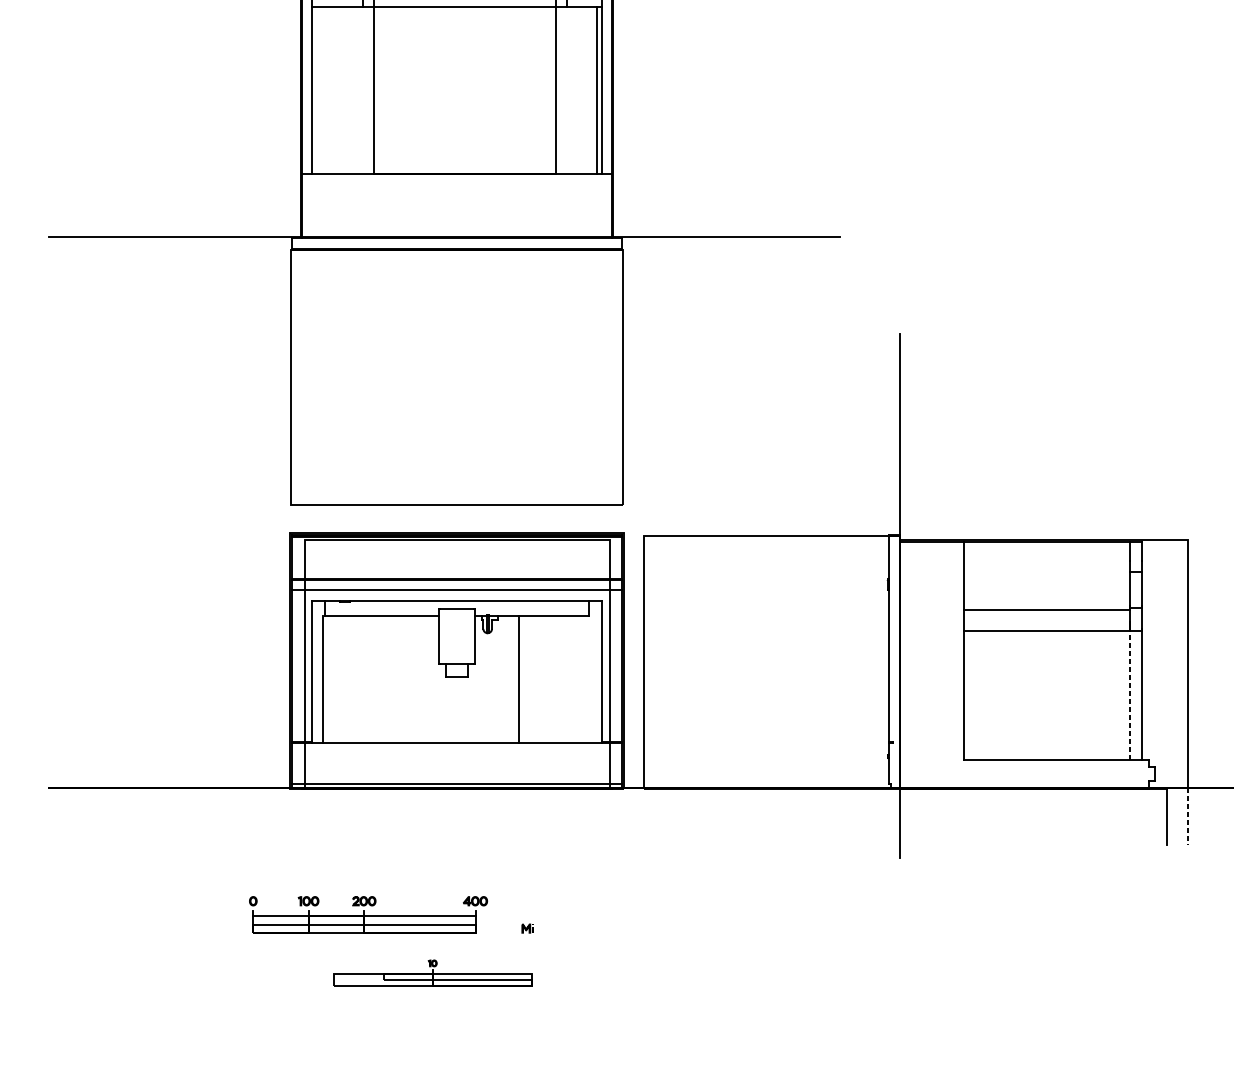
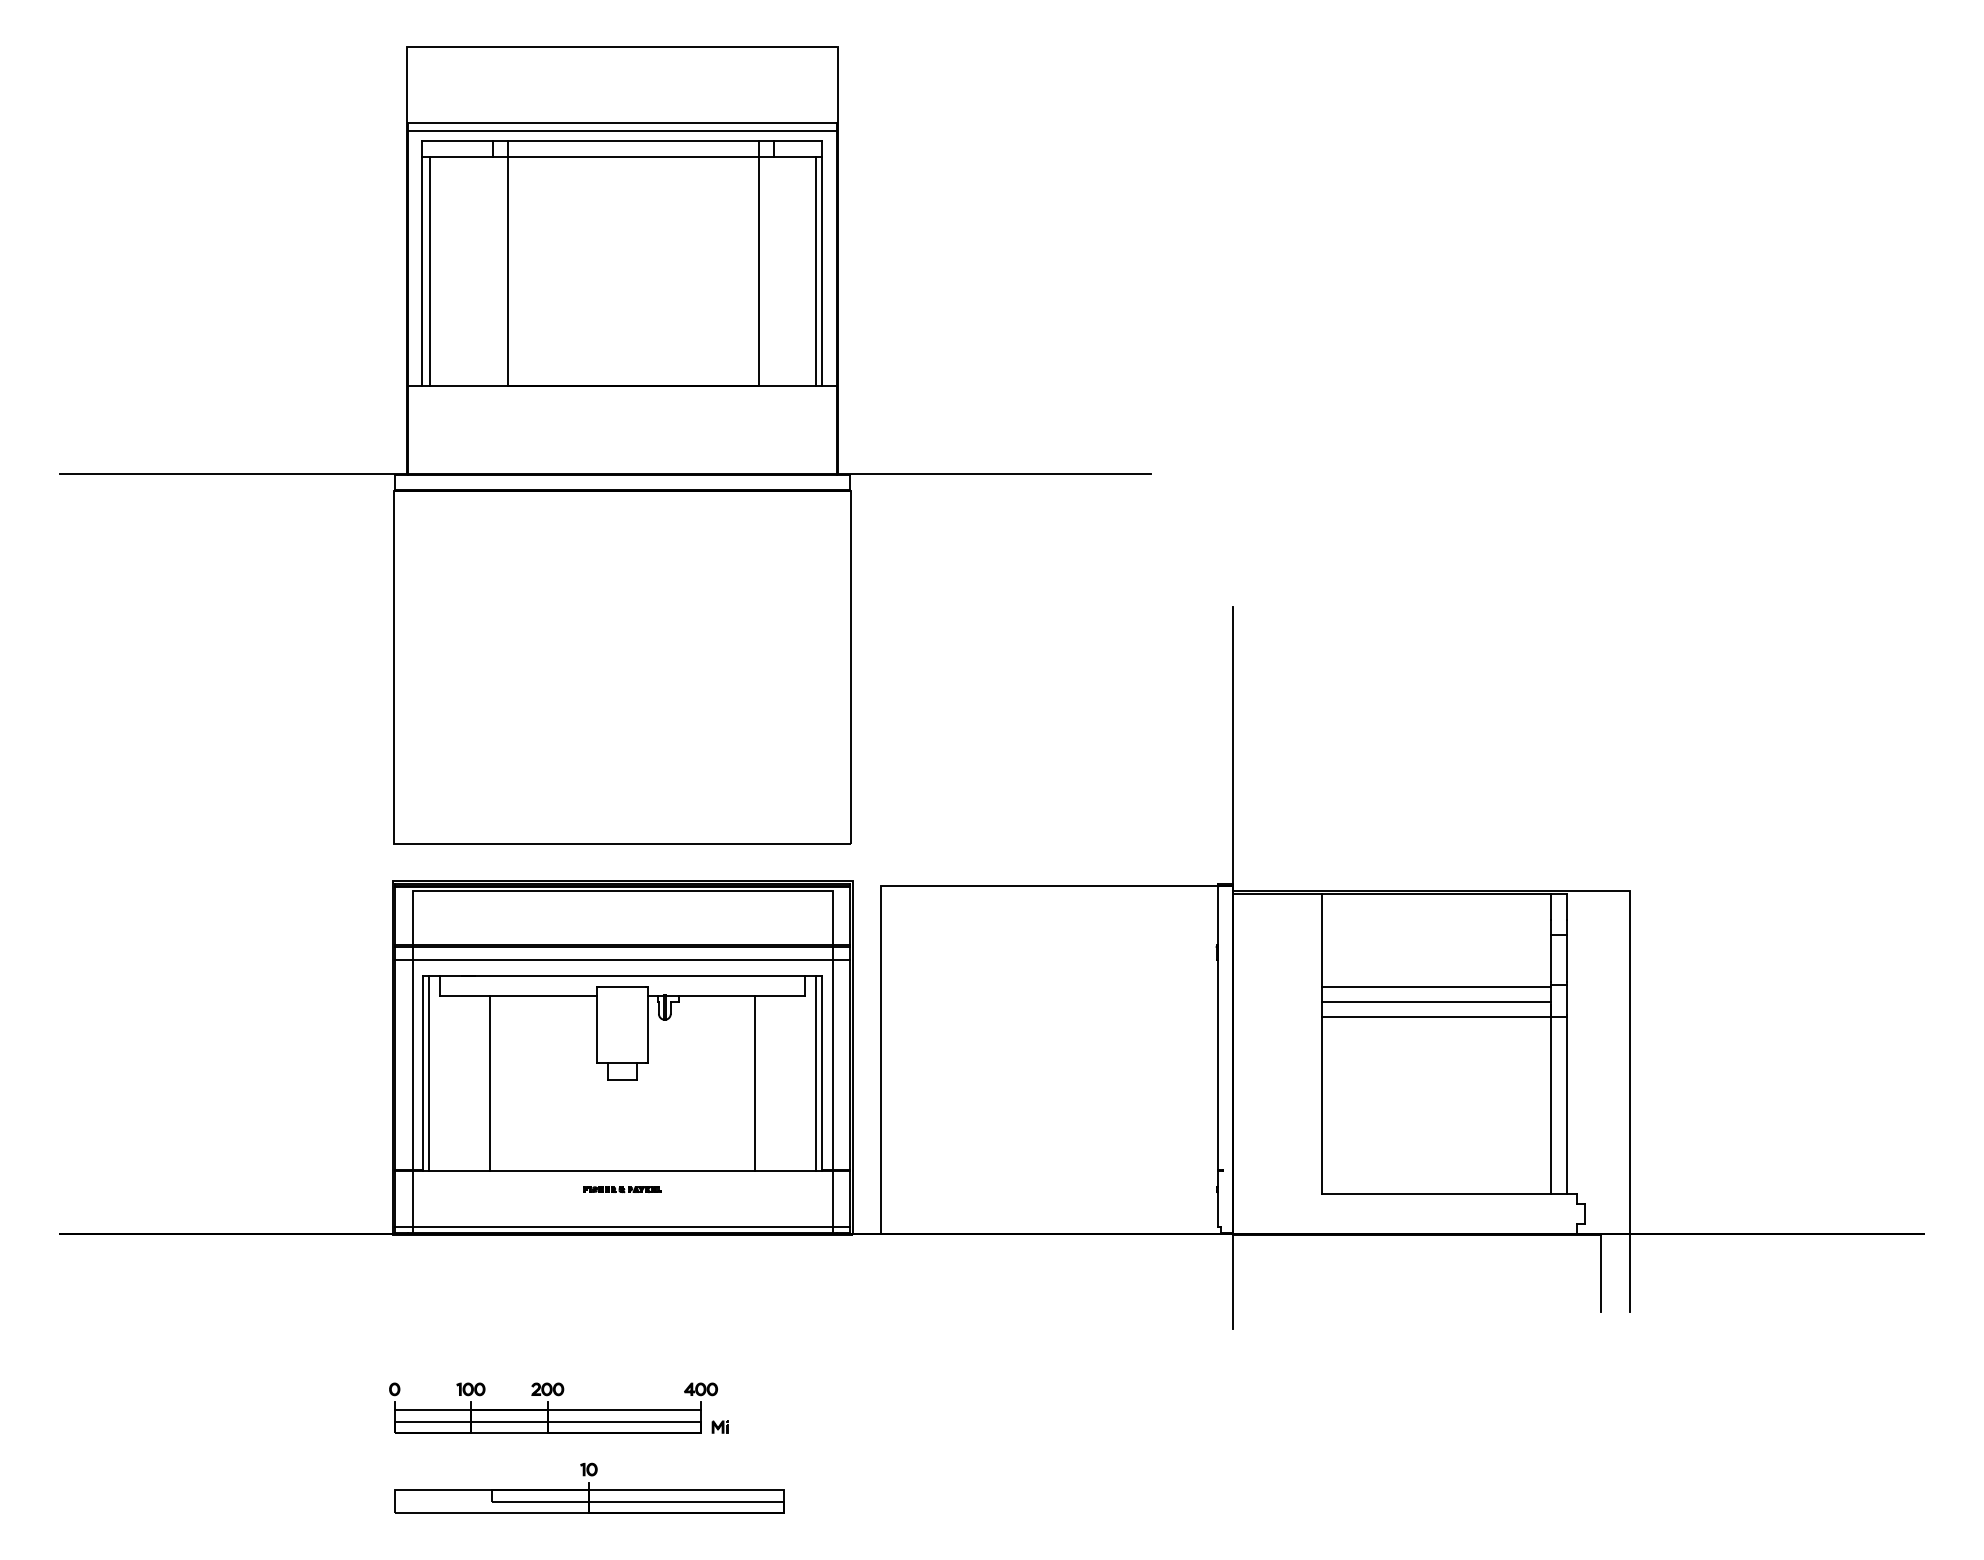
line: (316, 90) -> (429, 271), added
line: (1047, 620) -> (1436, 1002), added
line: (316, 671) -> (429, 1072), added
line: (596, 671) -> (815, 1072), added
line: (322, 678) -> (489, 1082), moved
line: (518, 678) -> (755, 1082), moved
line: (1130, 695) -> (1551, 1105), dashed -> solid
part: (456, 756) -> (622, 1189), added
line: (1187, 816) -> (1629, 1272), dashed -> solid
part: (368, 914) -> (553, 1407), moved
part: (433, 972) -> (589, 1487), size x1.43

